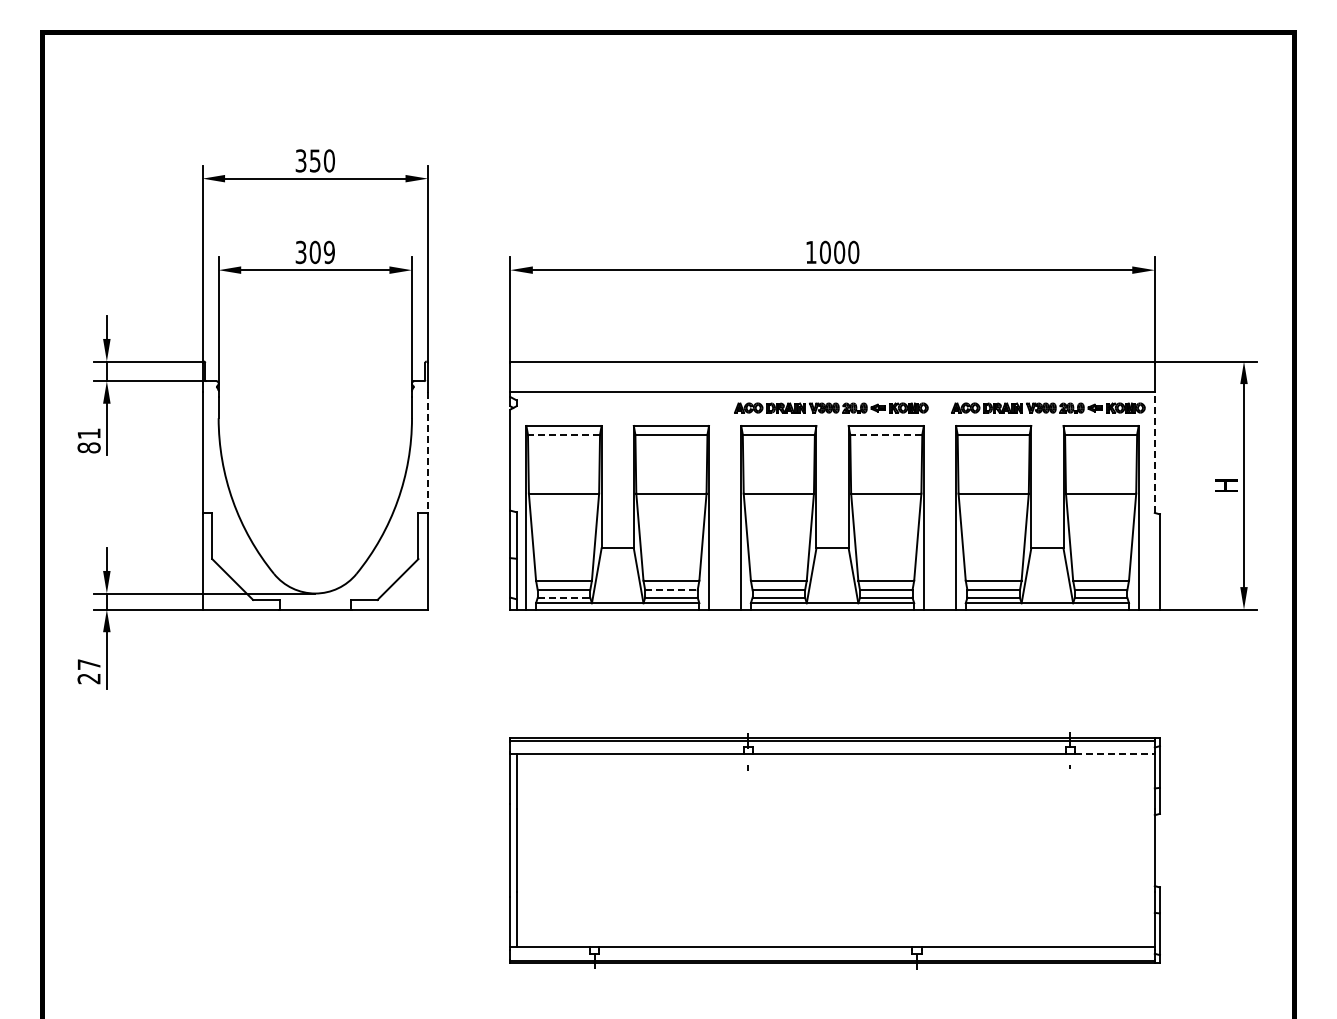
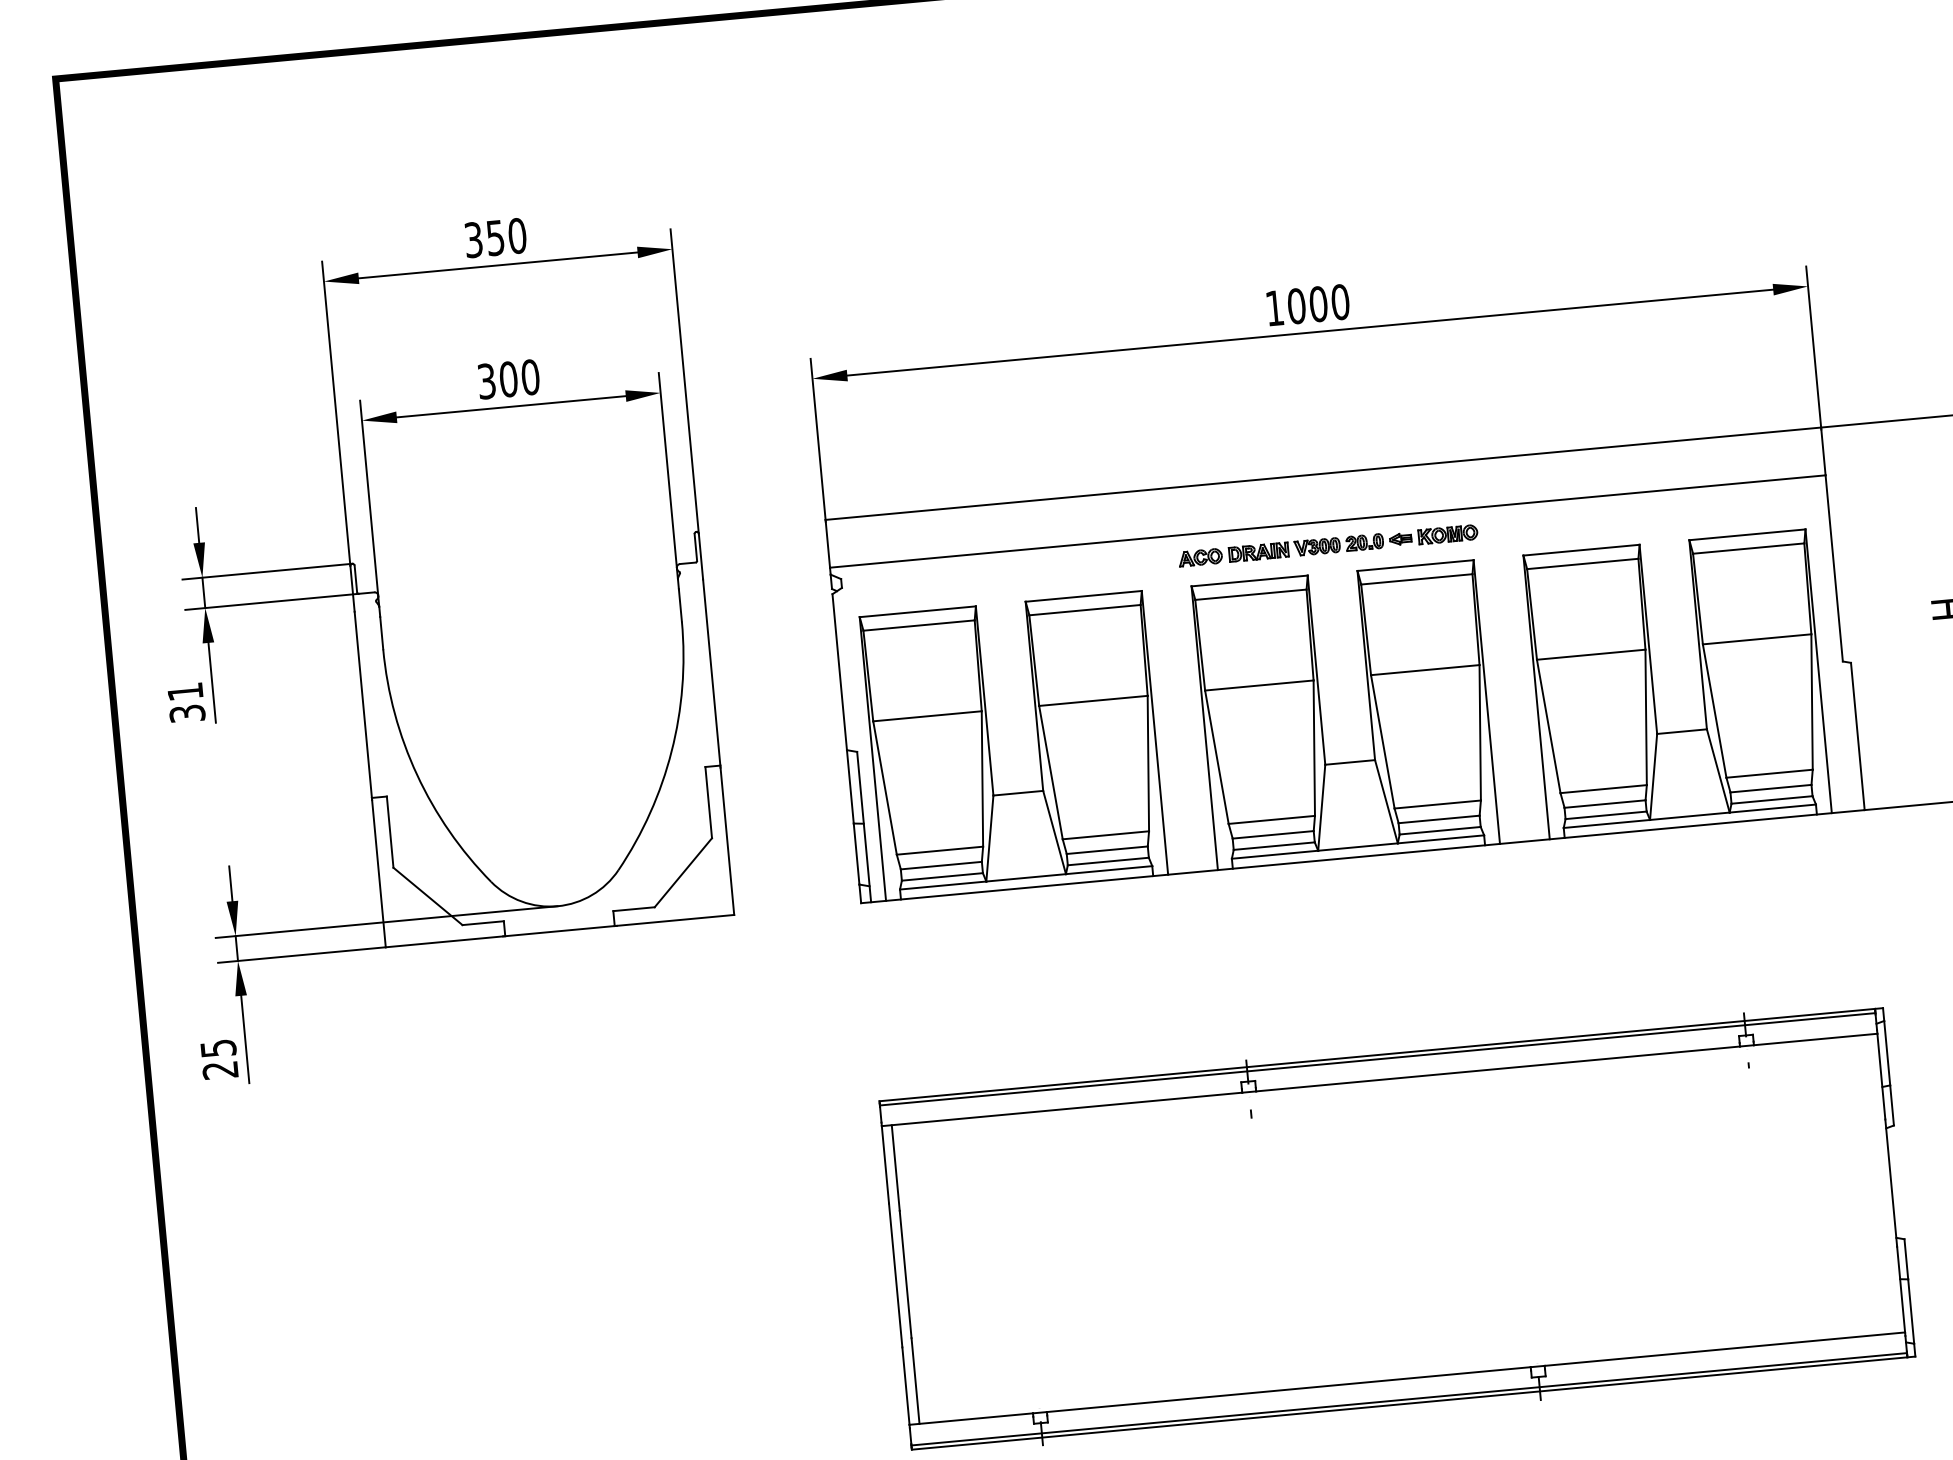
text: (328, 252) -> (529, 377), 309 -> 300
part: (1048, 407) -> (1663, 513), removed
line: (563, 434) -> (918, 625), dashed -> solid
line: (885, 434) -> (1415, 578), dashed -> solid
text: (88, 447) -> (186, 713), 81 -> 31
line: (1154, 452) -> (1833, 568), dashed -> solid
line: (428, 453) -> (712, 673), dashed -> solid
line: (671, 590) -> (1107, 850), dashed -> solid
line: (564, 597) -> (943, 876), dashed -> solid
text: (89, 664) -> (219, 1048), 27 -> 25
line: (1114, 753) -> (1815, 1038), dashed -> solid

